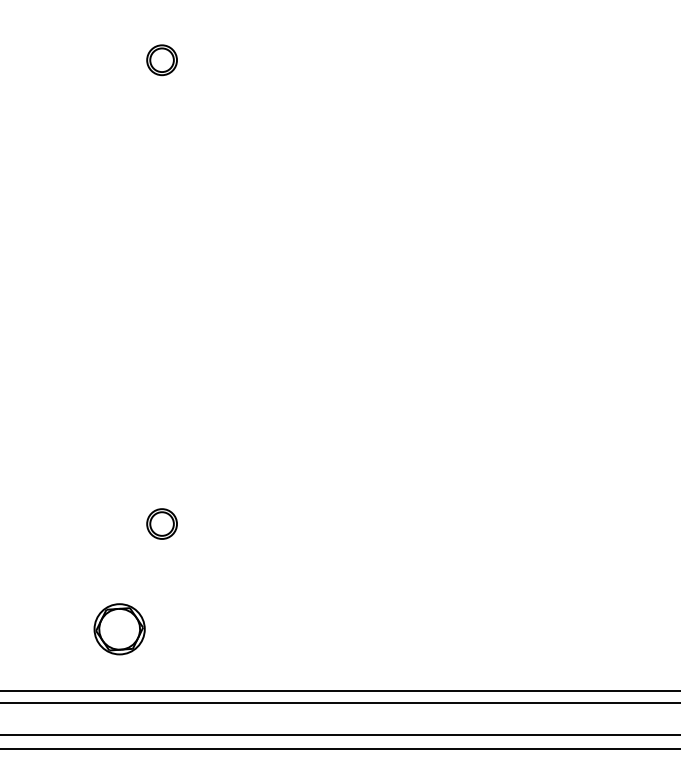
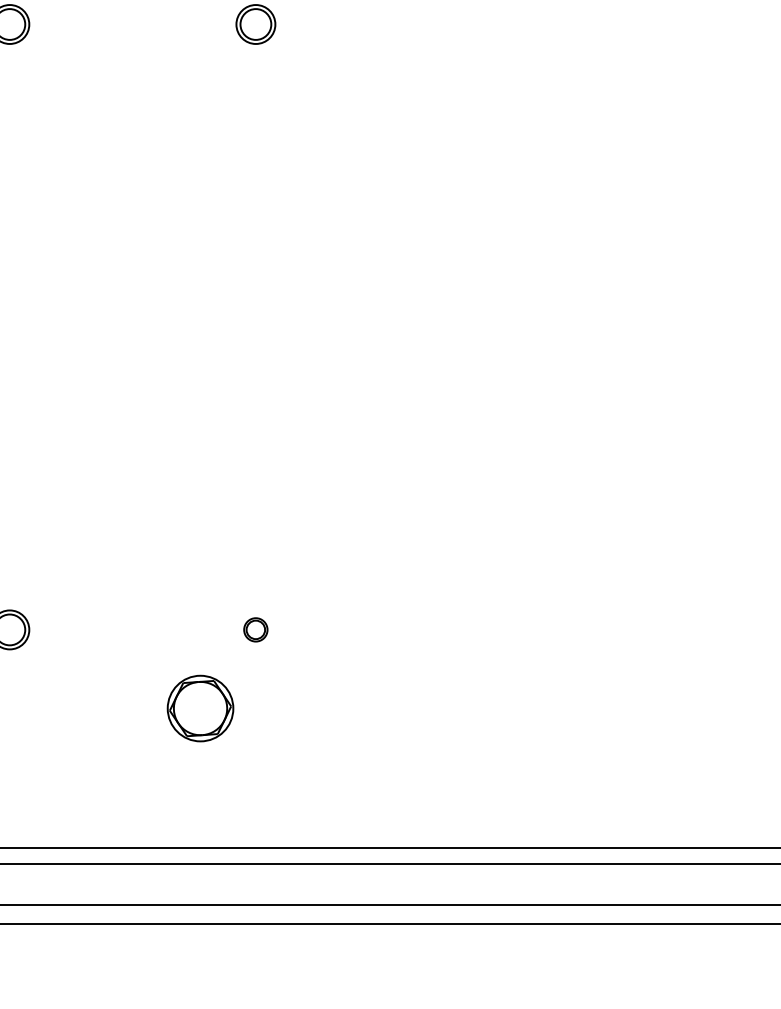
part: (161, 523) -> (255, 629), size x0.6
part: (119, 629) -> (200, 708), moved

